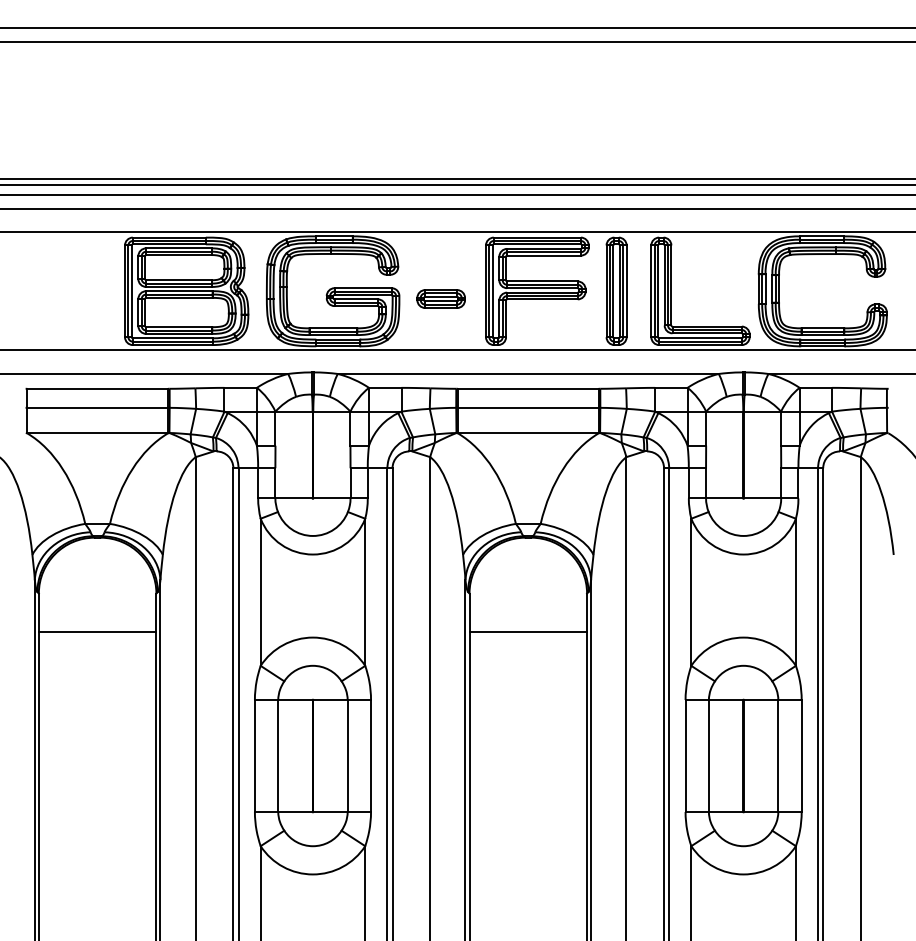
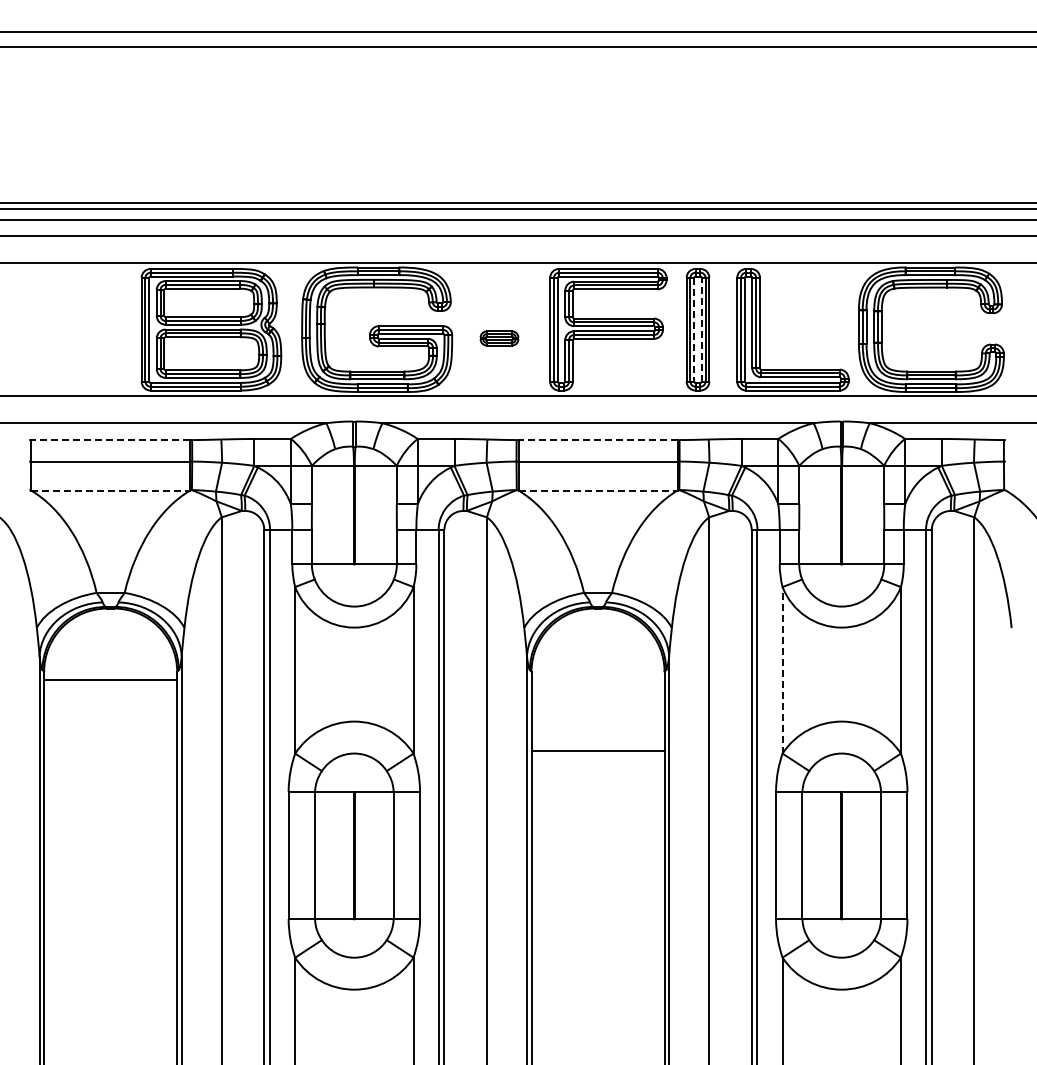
line: (613, 291) -> (694, 329), solid -> dashed
line: (619, 291) -> (701, 329), solid -> dashed
part: (441, 299) -> (499, 338), size x0.7
line: (97, 389) -> (110, 440), solid -> dashed
line: (528, 389) -> (598, 440), solid -> dashed
line: (97, 433) -> (110, 490), solid -> dashed
line: (528, 433) -> (598, 490), solid -> dashed
line: (691, 591) -> (782, 669), solid -> dashed
line: (97, 632) -> (110, 679), moved
line: (527, 632) -> (597, 750), moved

